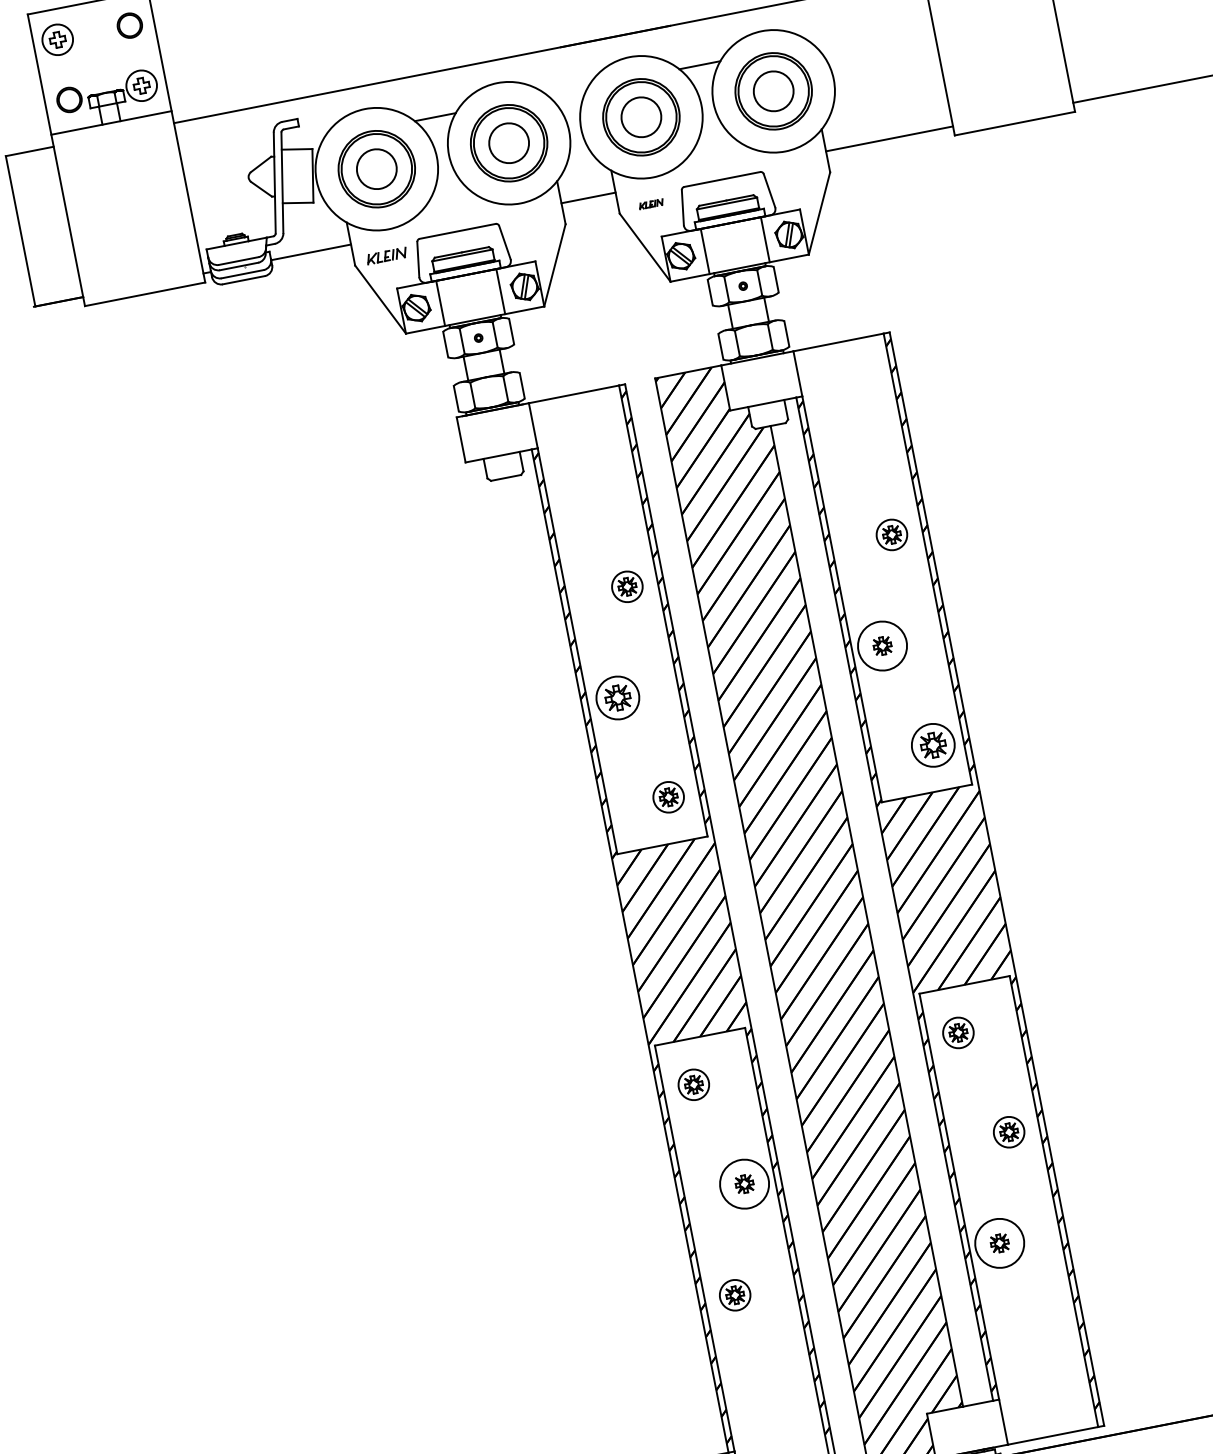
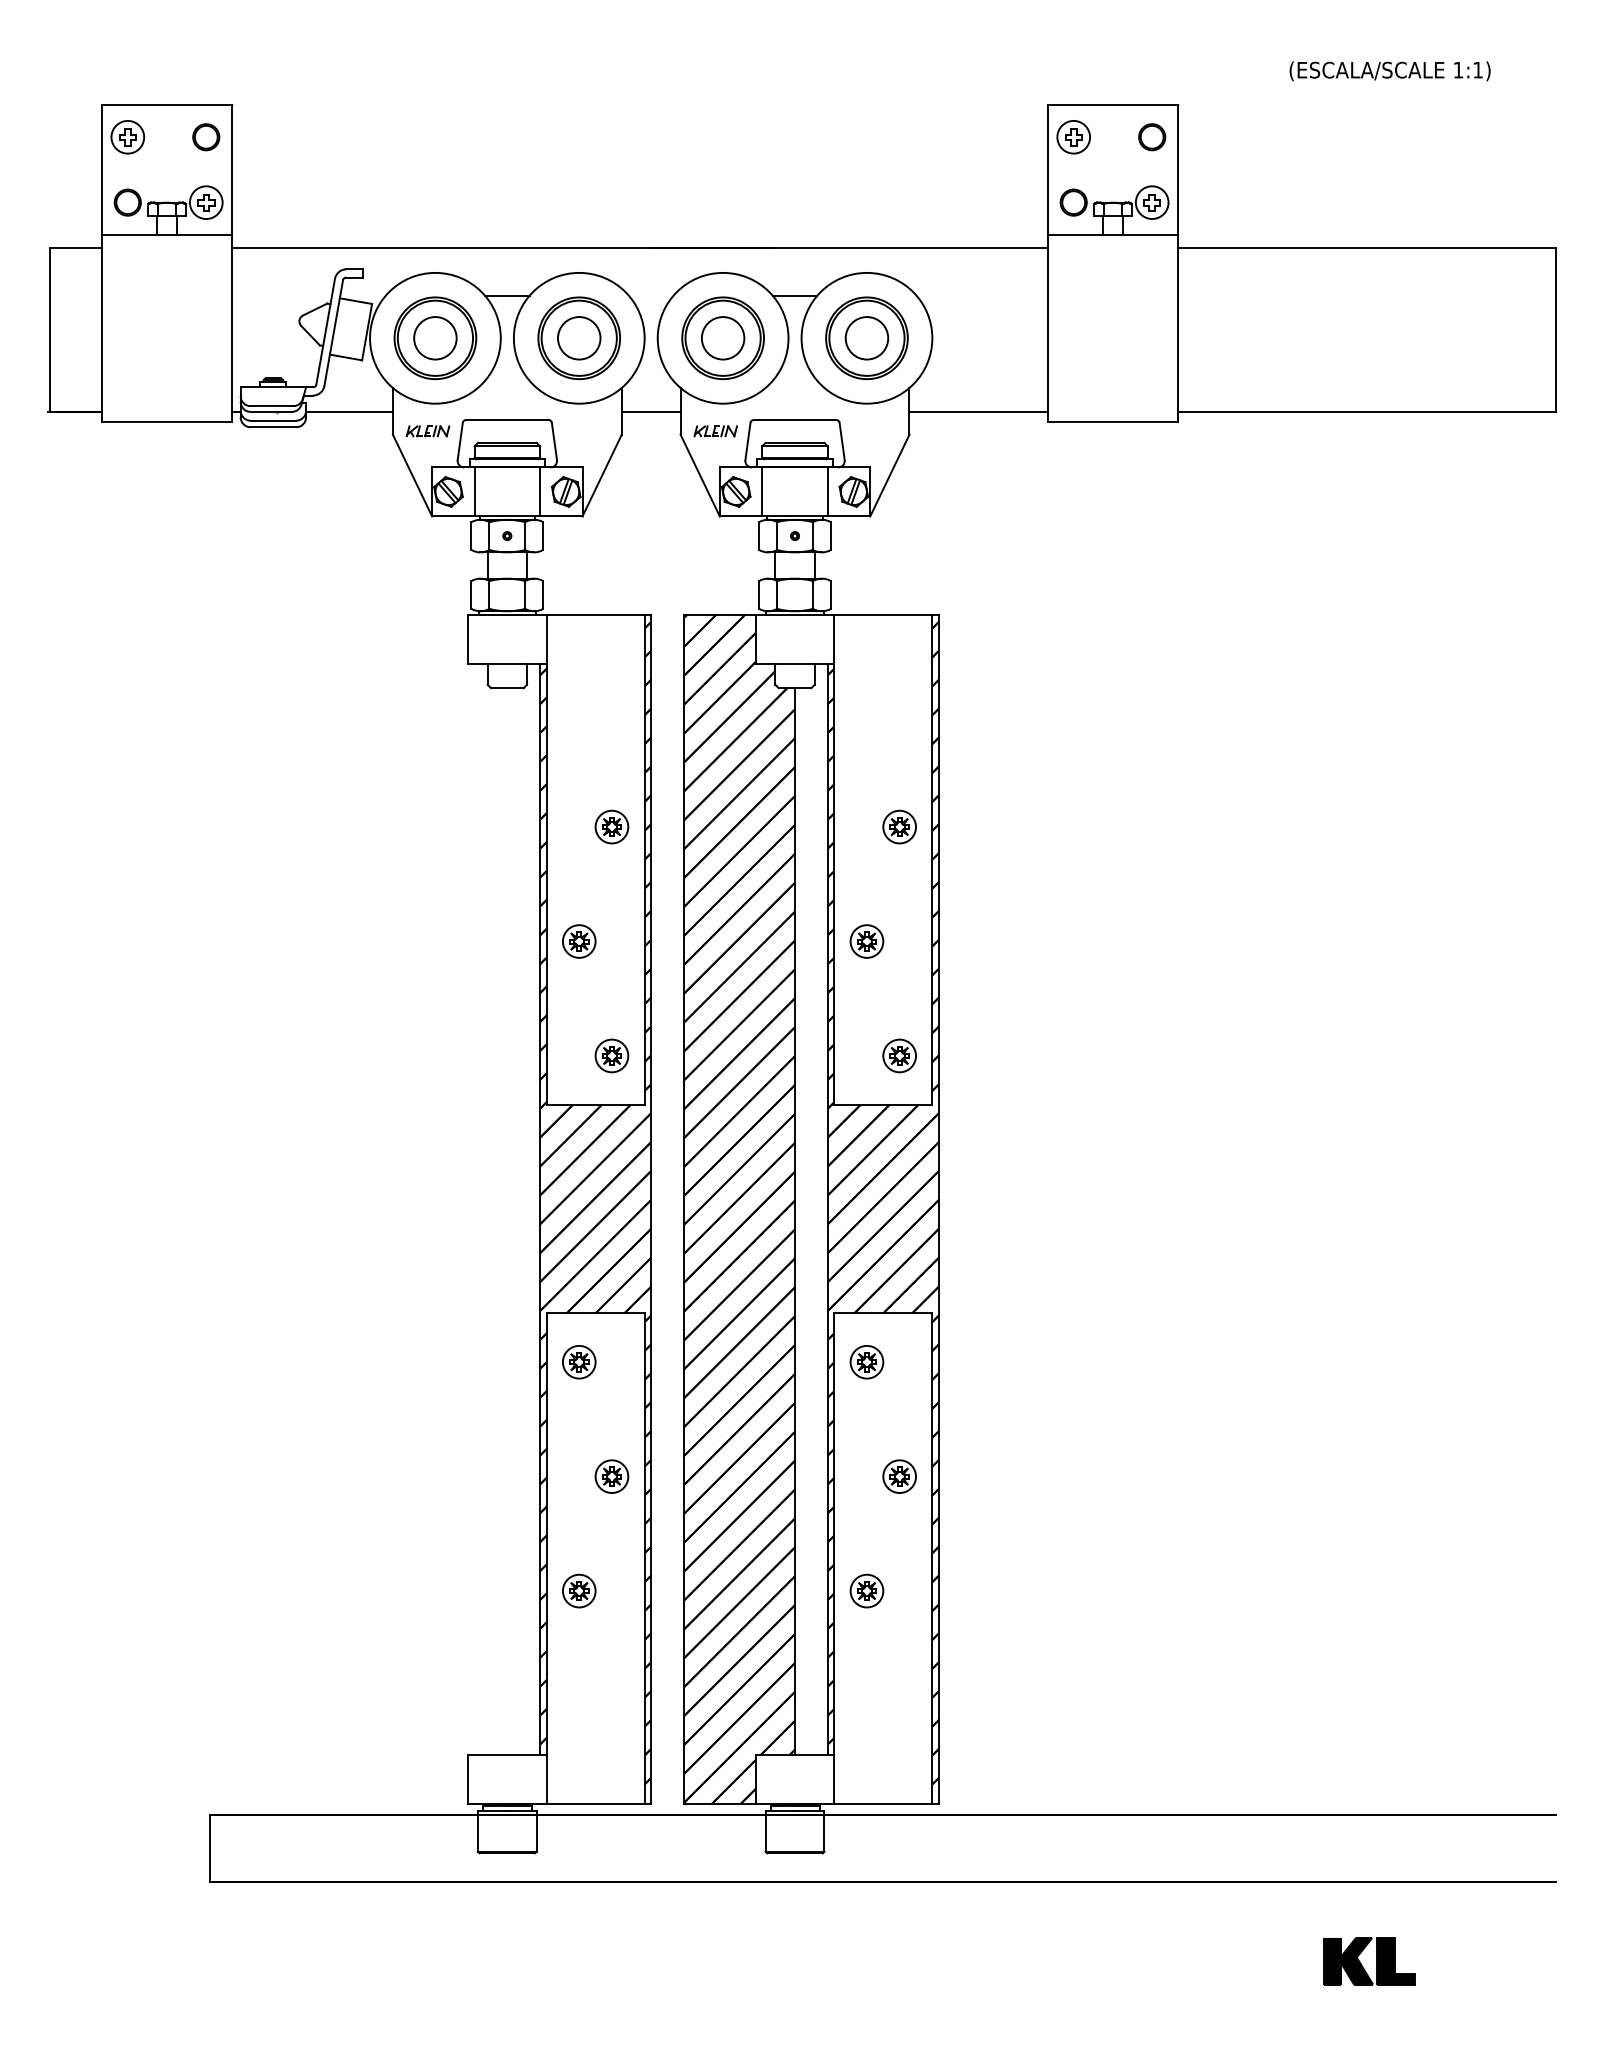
part: (651, 204) -> (715, 431), size x1.67
circle: (882, 646) -> (866, 941), size x0.62
part: (618, 697) -> (579, 941), size x0.71
part: (932, 744) -> (899, 1055), size x0.71
circle: (744, 1184) -> (611, 1476), size x0.62
circle: (999, 1242) -> (866, 1590), size x0.62

